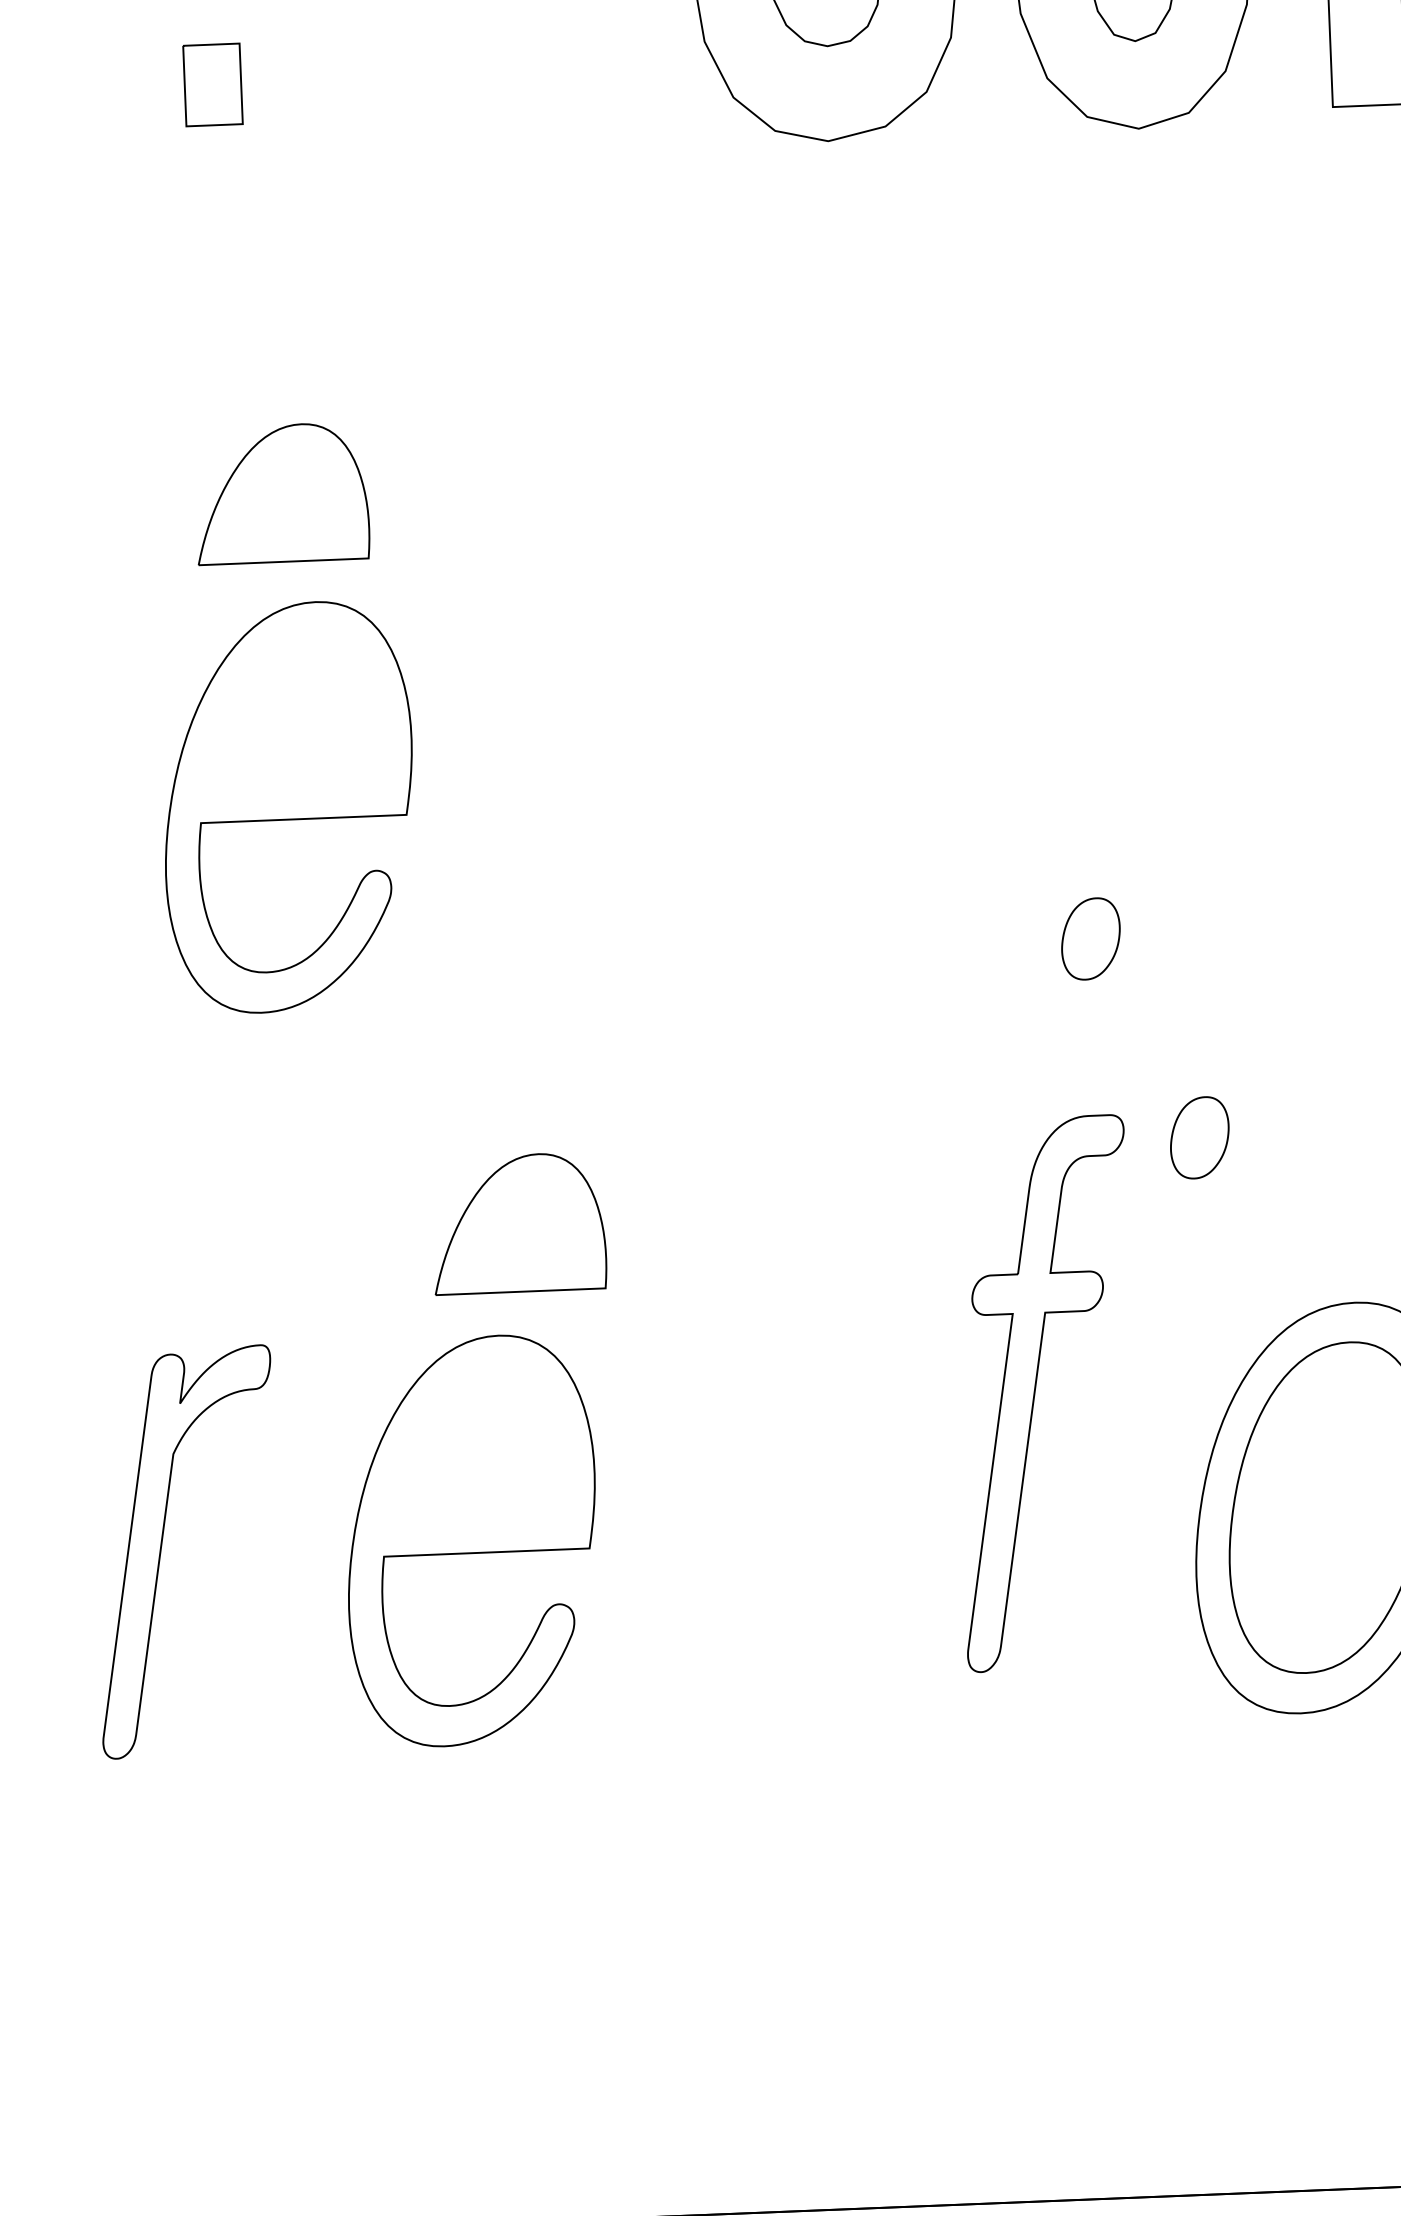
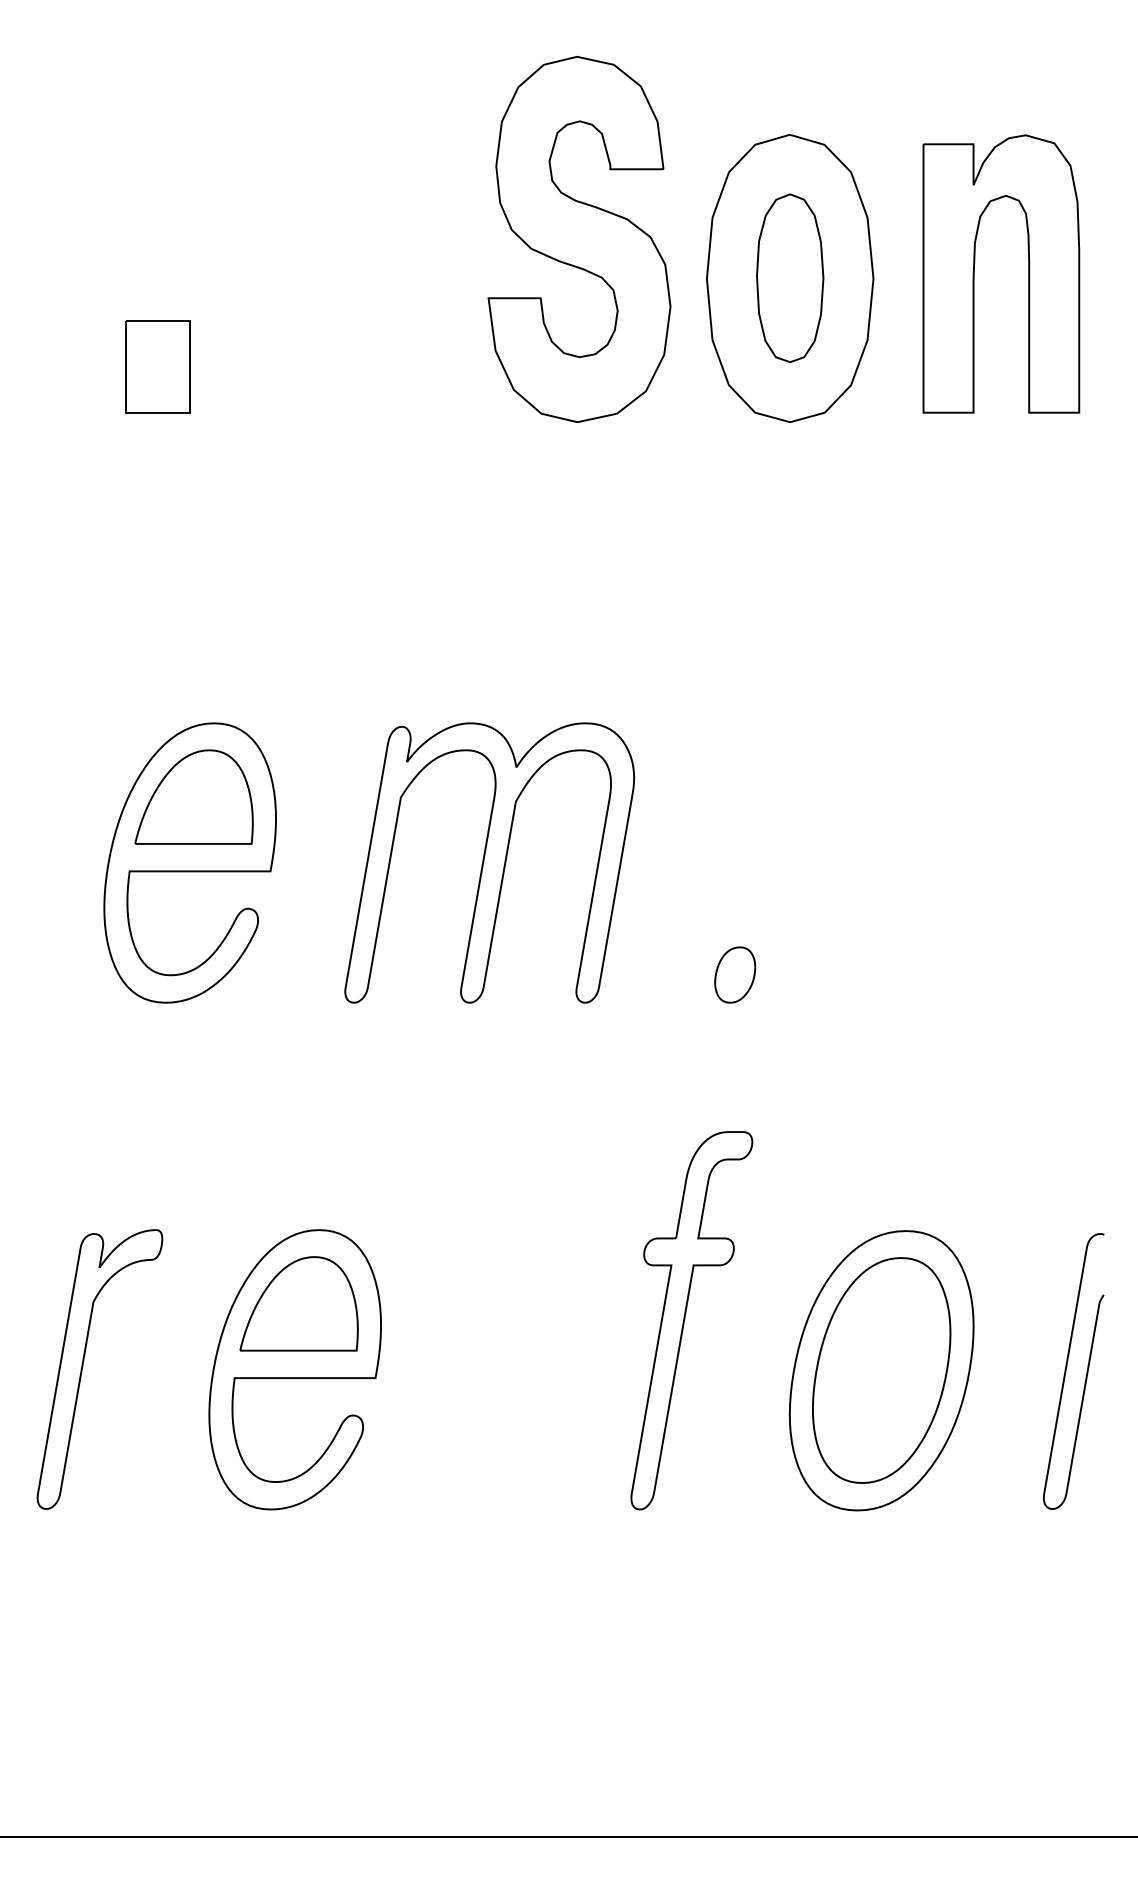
part: (212, 84) -> (157, 366), size x1.67
part: (281, 492) -> (193, 796), moved
part: (725, 789) -> (489, 862), added
part: (1200, 1137) -> (804, 1113), removed
part: (517, 1222) -> (298, 1303), moved
part: (1036, 1392) -> (685, 1319), moved

